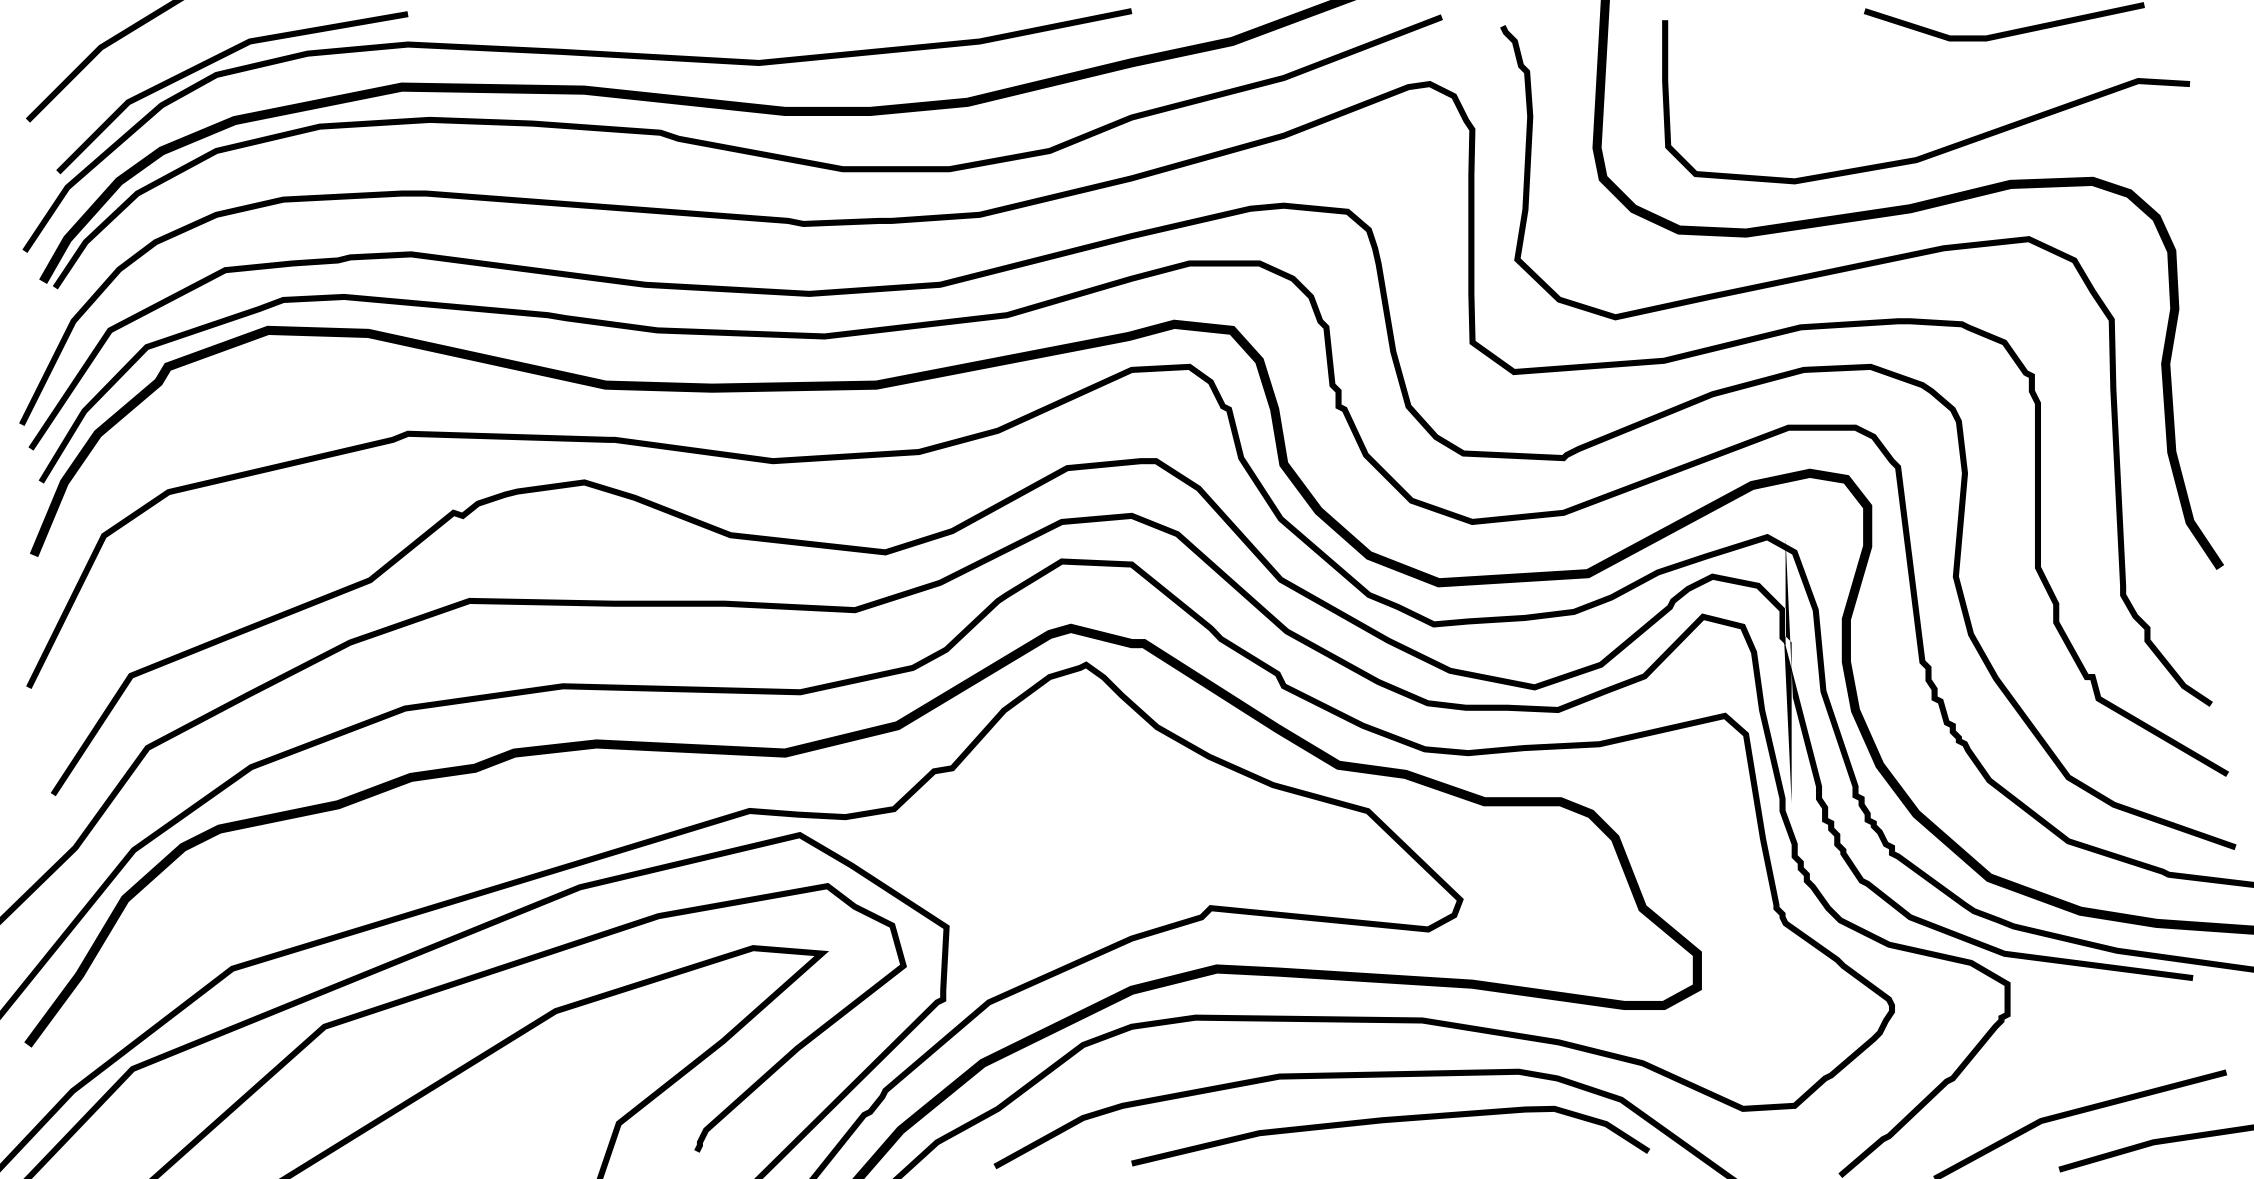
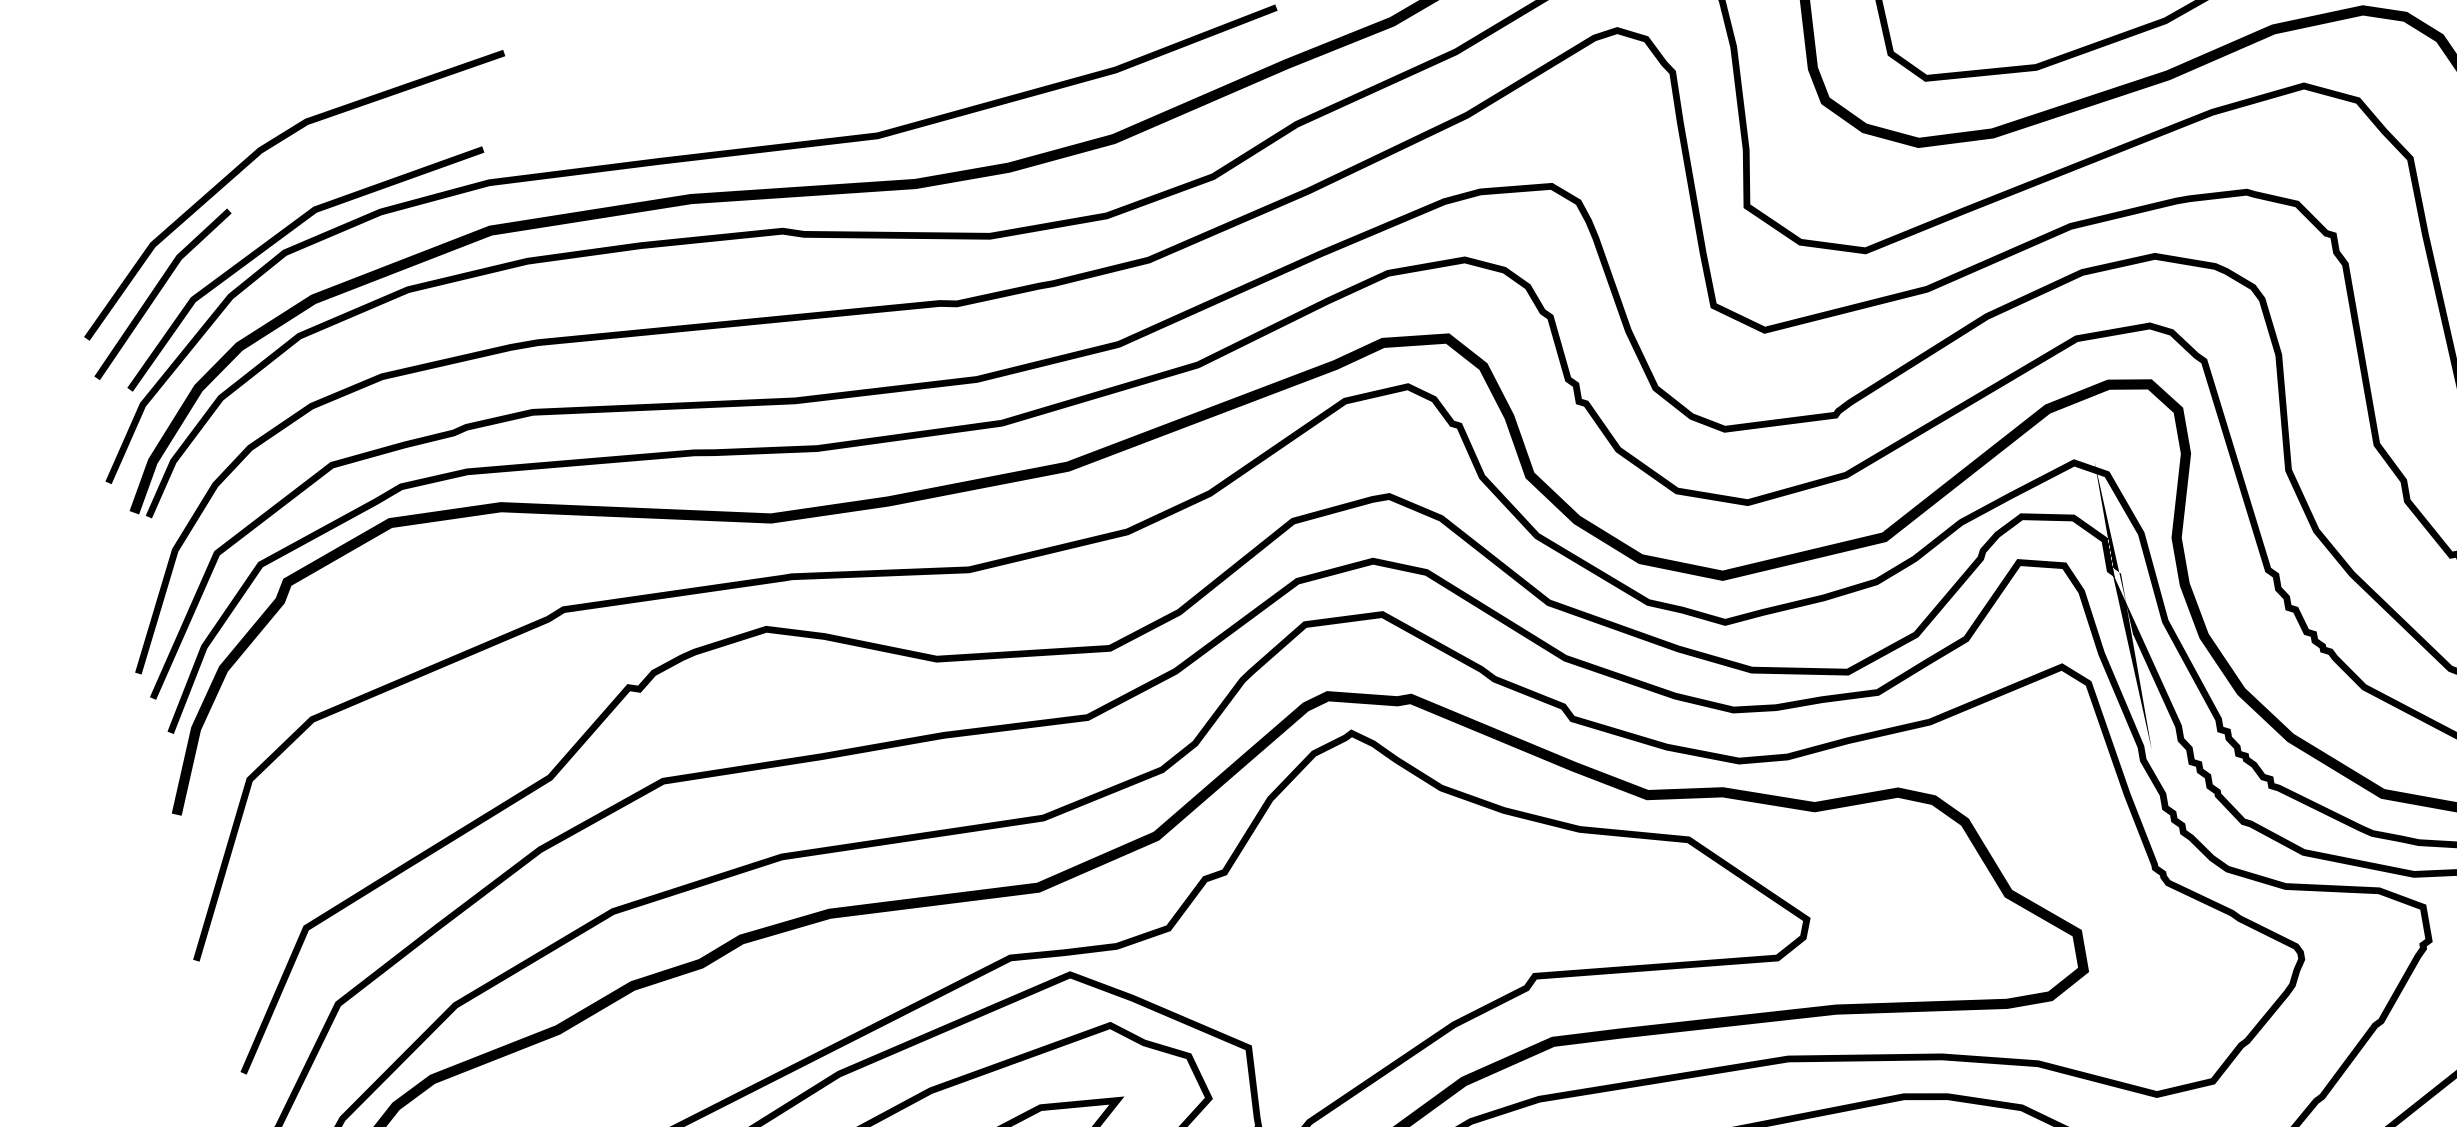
line: (100, 89) -> (160, 290), added

